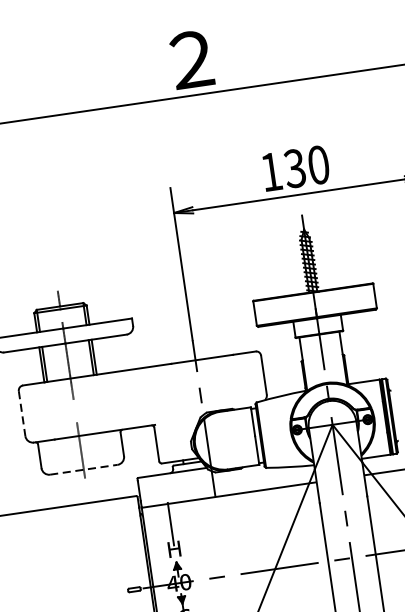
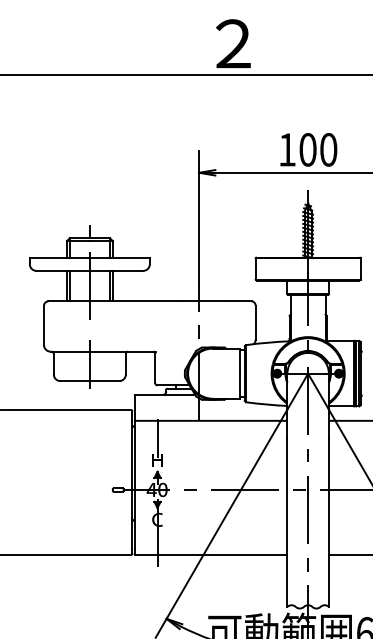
text: (294, 168) -> (307, 149), 130 -> 100
line: (22, 413) -> (44, 325), dashed -> solid
line: (84, 470) -> (90, 381), dashed -> solid

